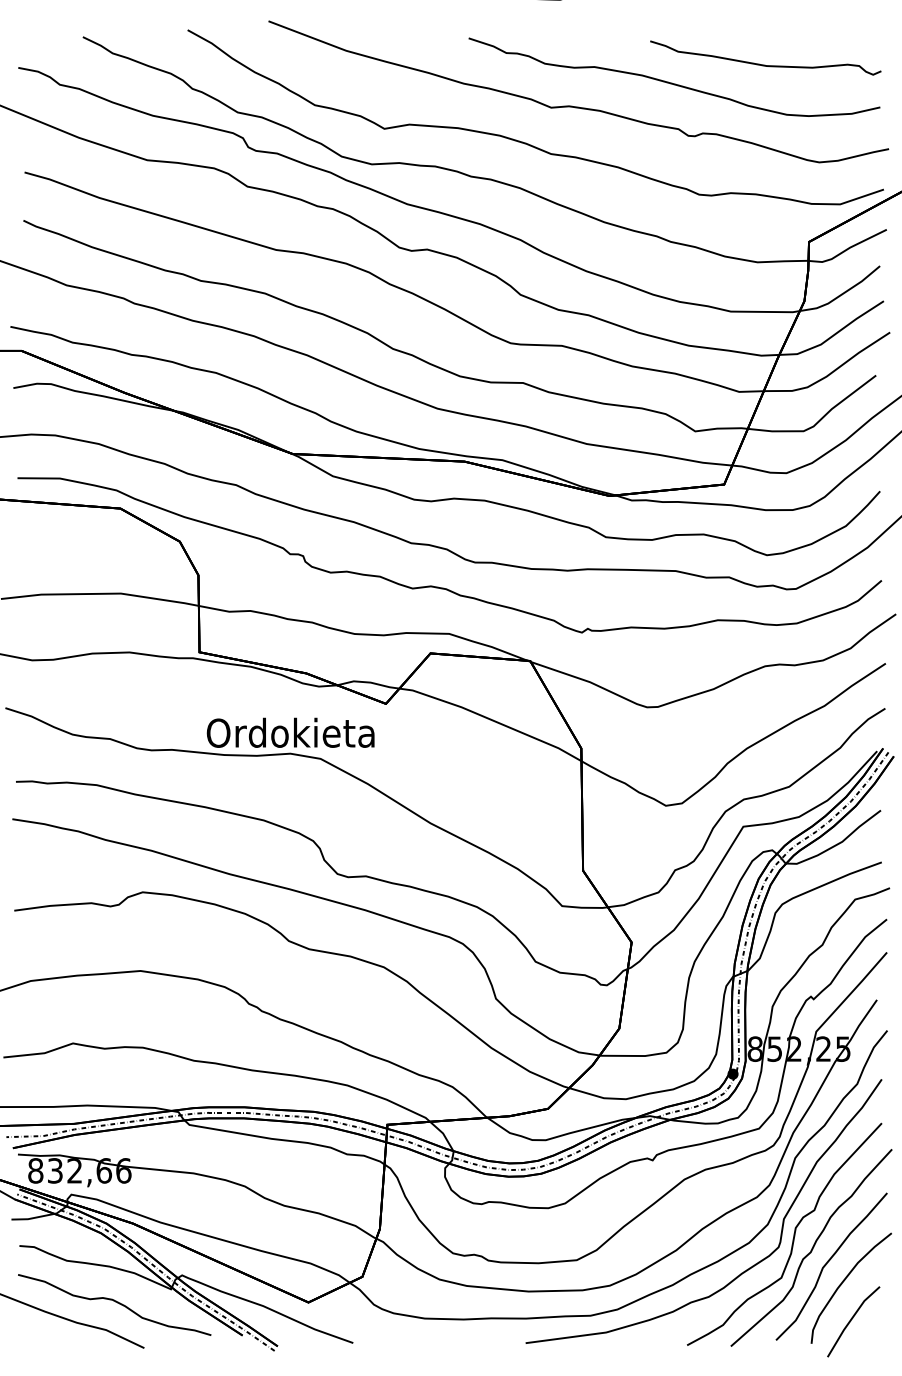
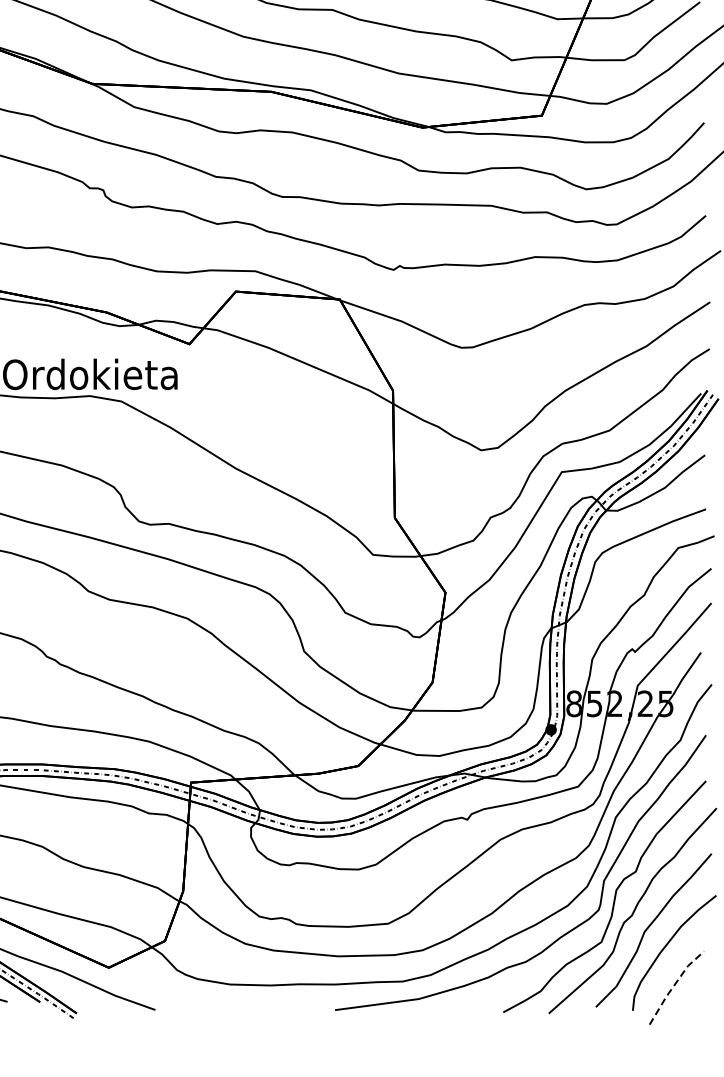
line: (851, 1319) -> (674, 985), solid -> dashed

